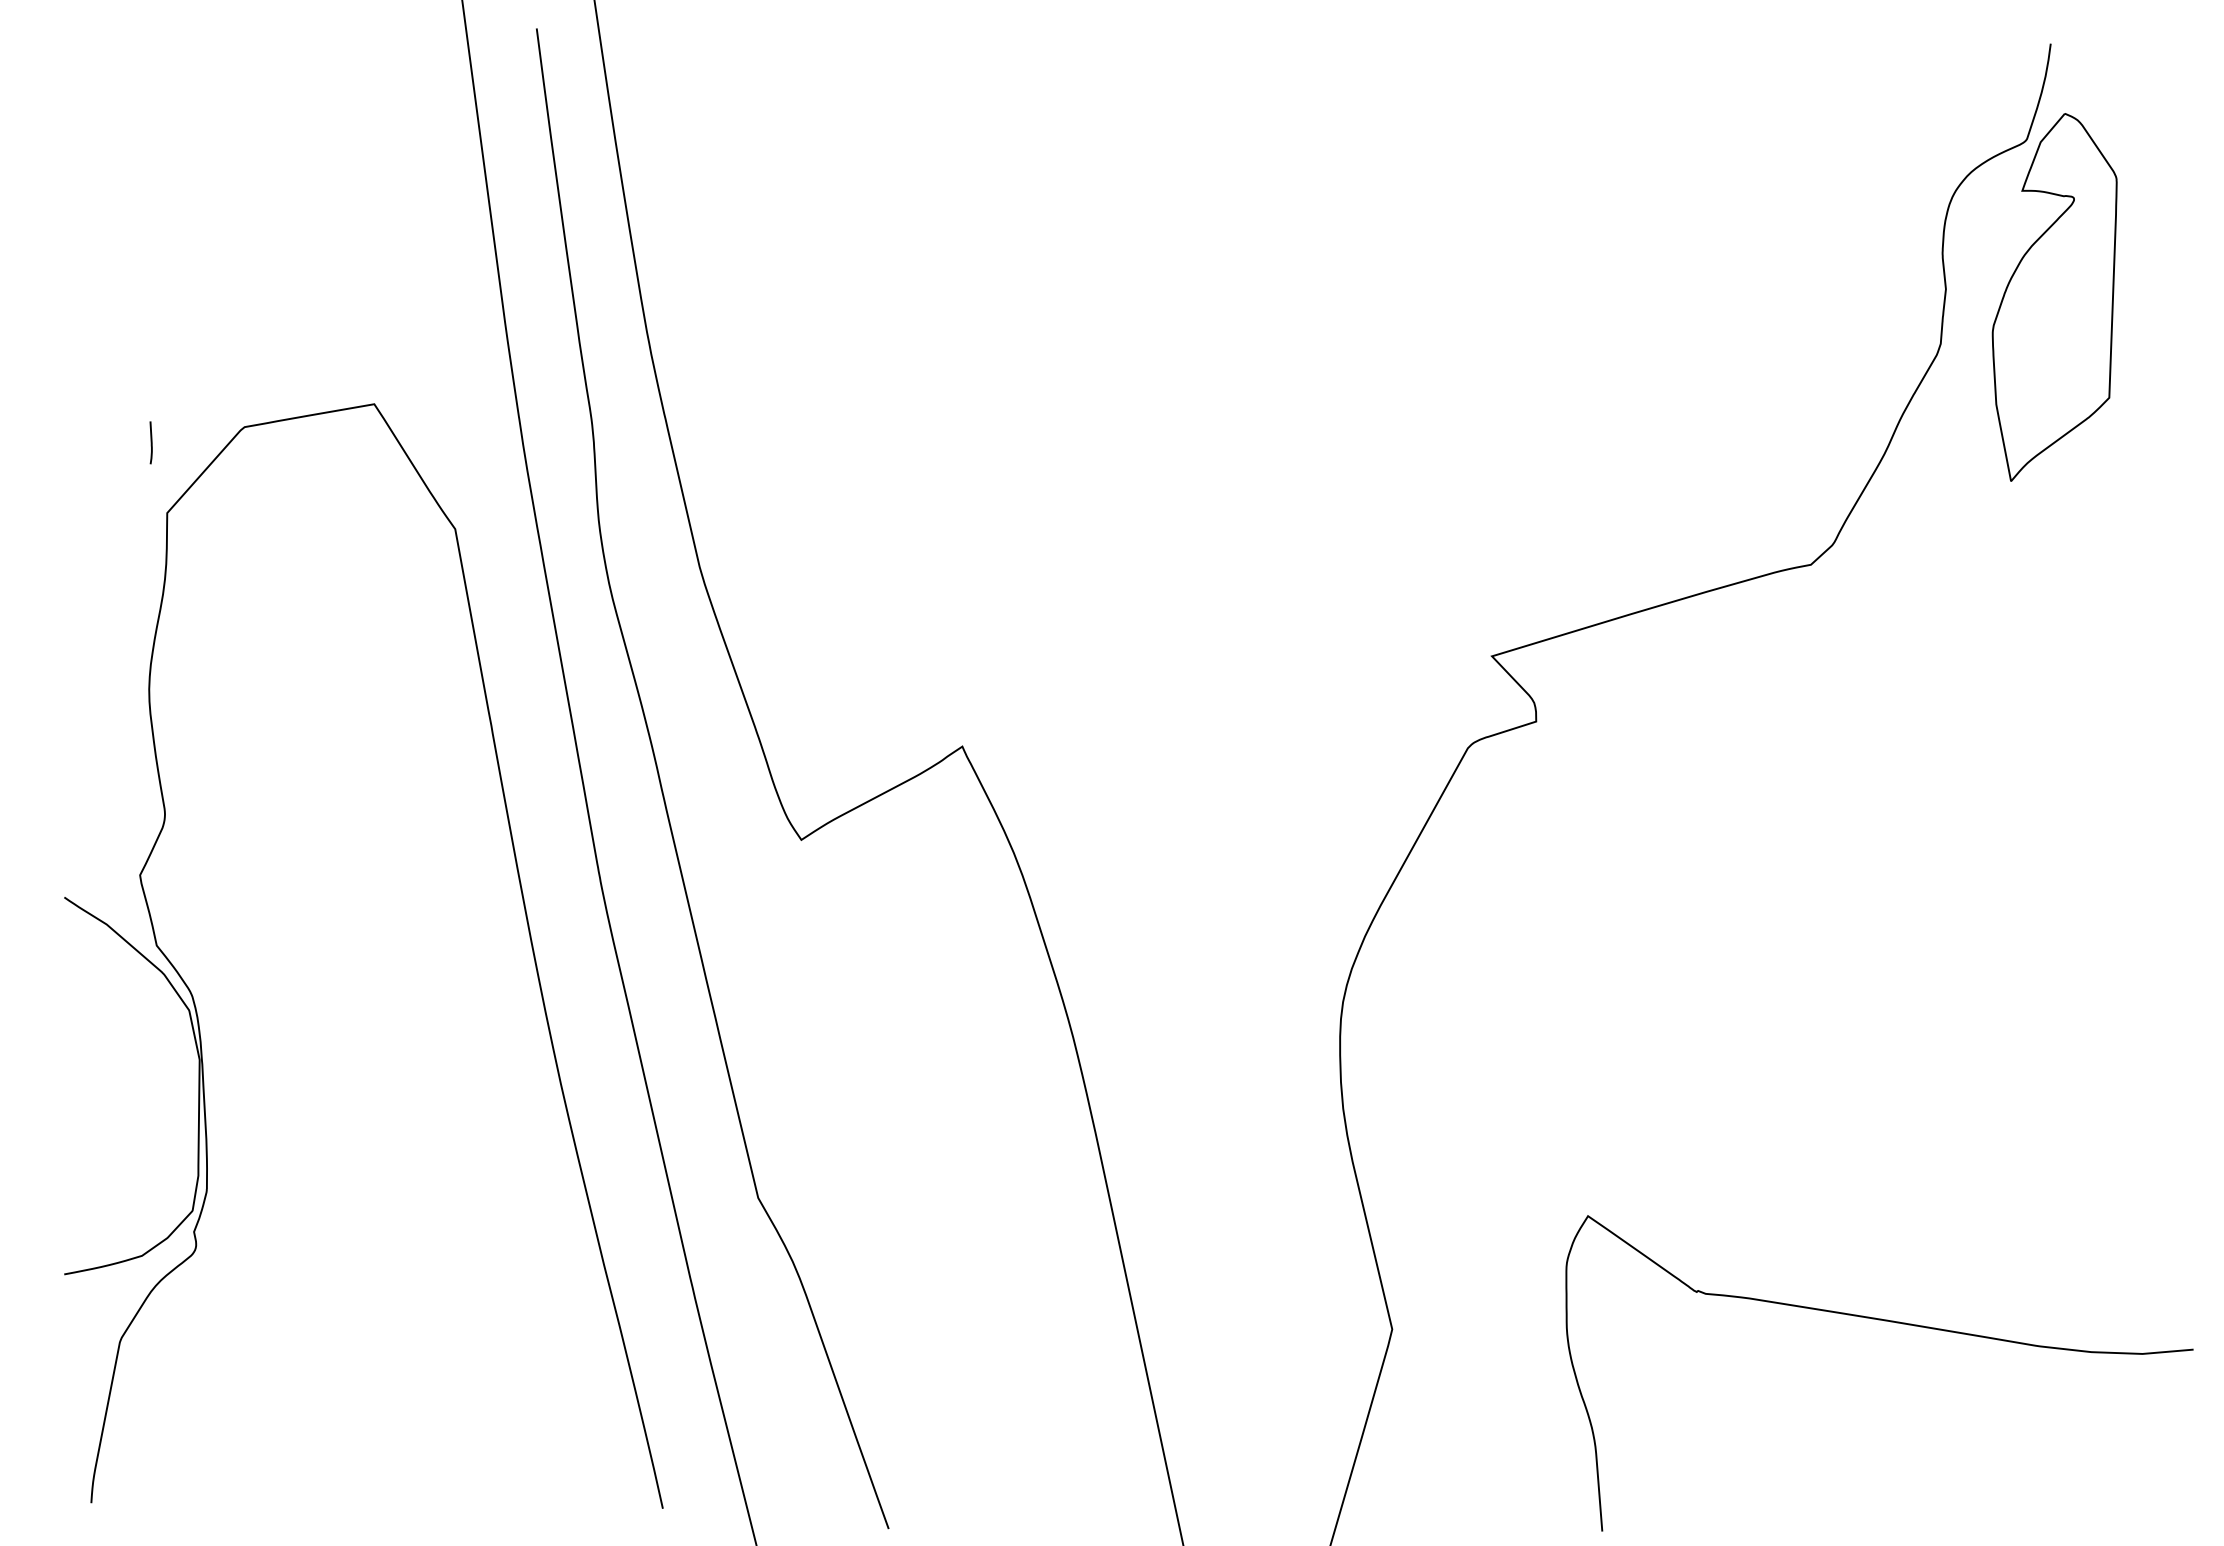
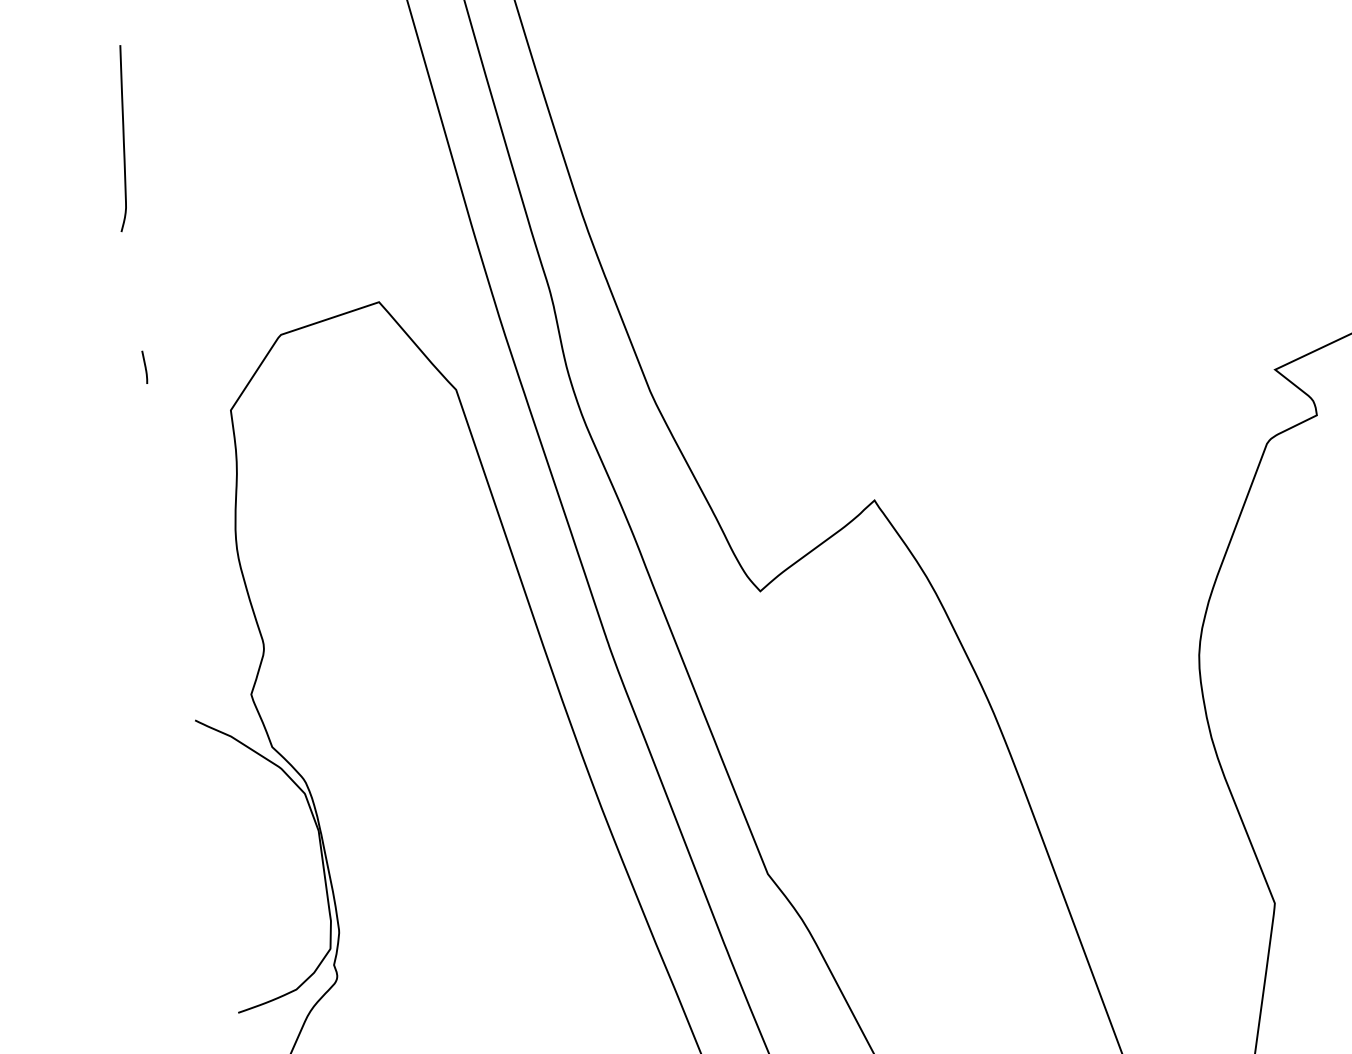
curve: (81, 149) -> (122, 138), added
curve: (150, 442) -> (144, 367), moved

